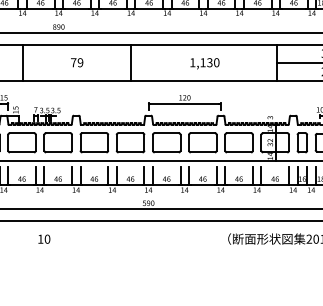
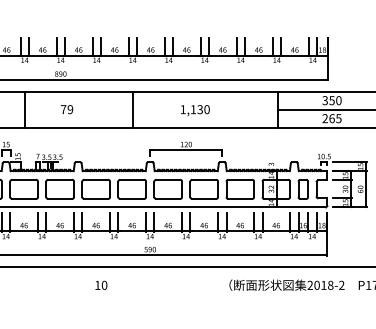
text: (77, 62) -> (67, 109), moved
text: (205, 63) -> (195, 110), moved
text: (44, 238) -> (101, 284), moved

